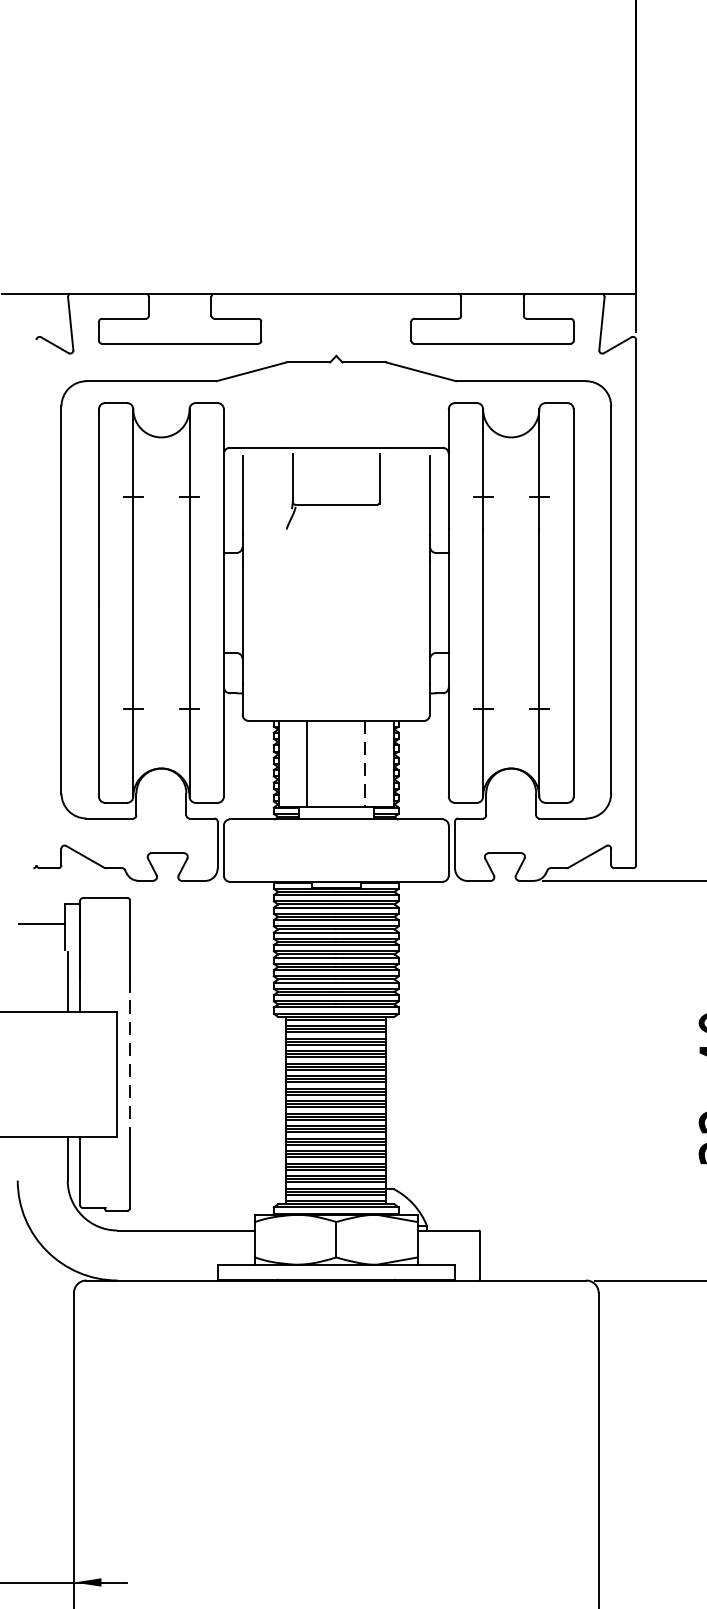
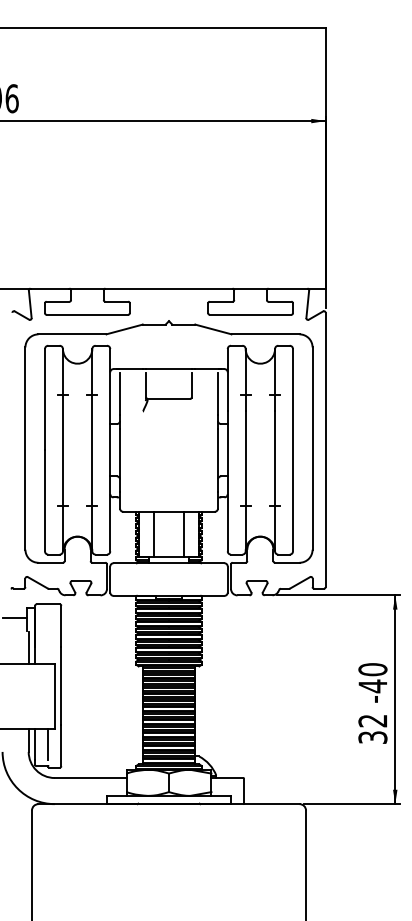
line: (365, 764) -> (184, 534), dashed -> solid
line: (130, 1055) -> (61, 686), dashed -> solid
line: (105, 1164) -> (48, 743), added

